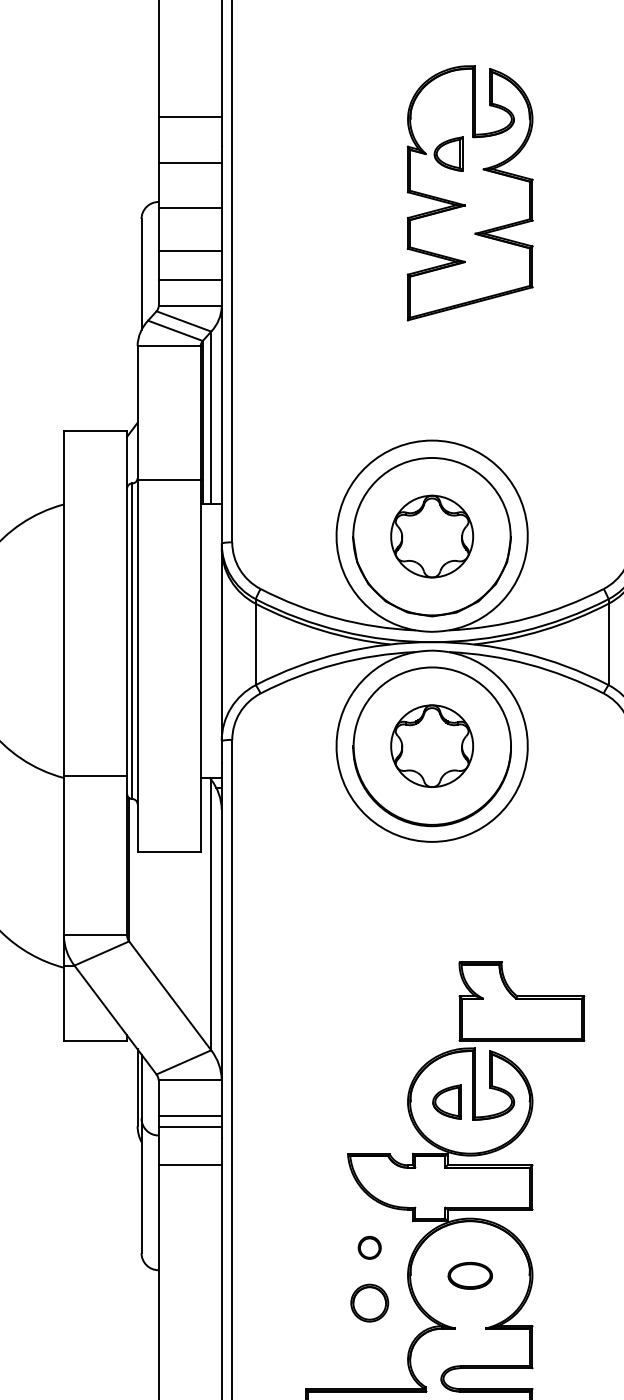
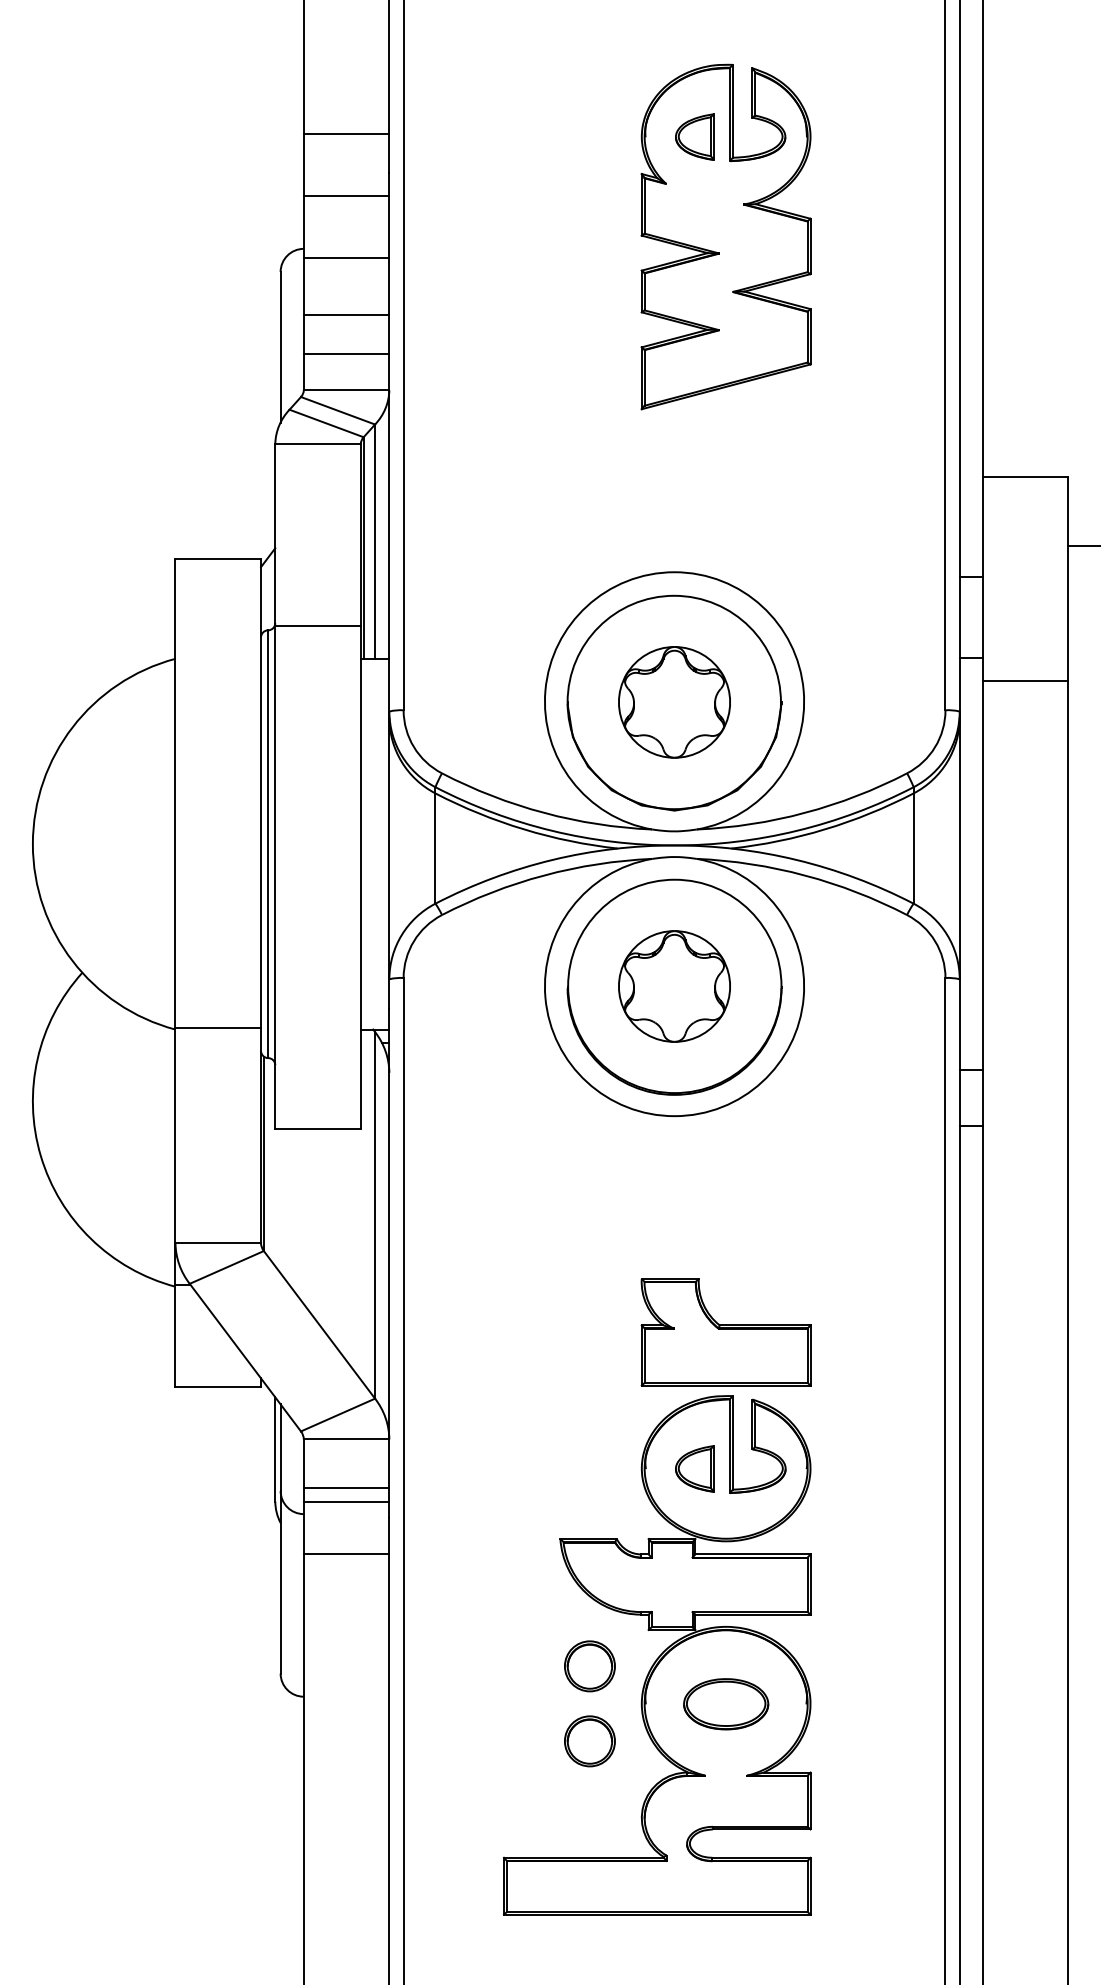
part: (448, 153) -> (694, 136), moved
part: (521, 1001) -> (725, 1332), moved
part: (369, 1247) -> (589, 1666), size x1.67
part: (470, 1275) -> (726, 1704), size x1.43

